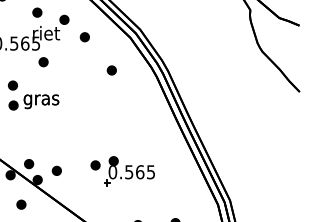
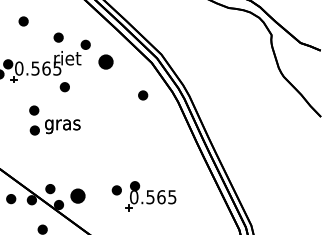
part: (85, 37) -> (106, 62), size x1.6
part: (112, 70) -> (143, 95), moved
part: (57, 170) -> (78, 195), size x1.6

